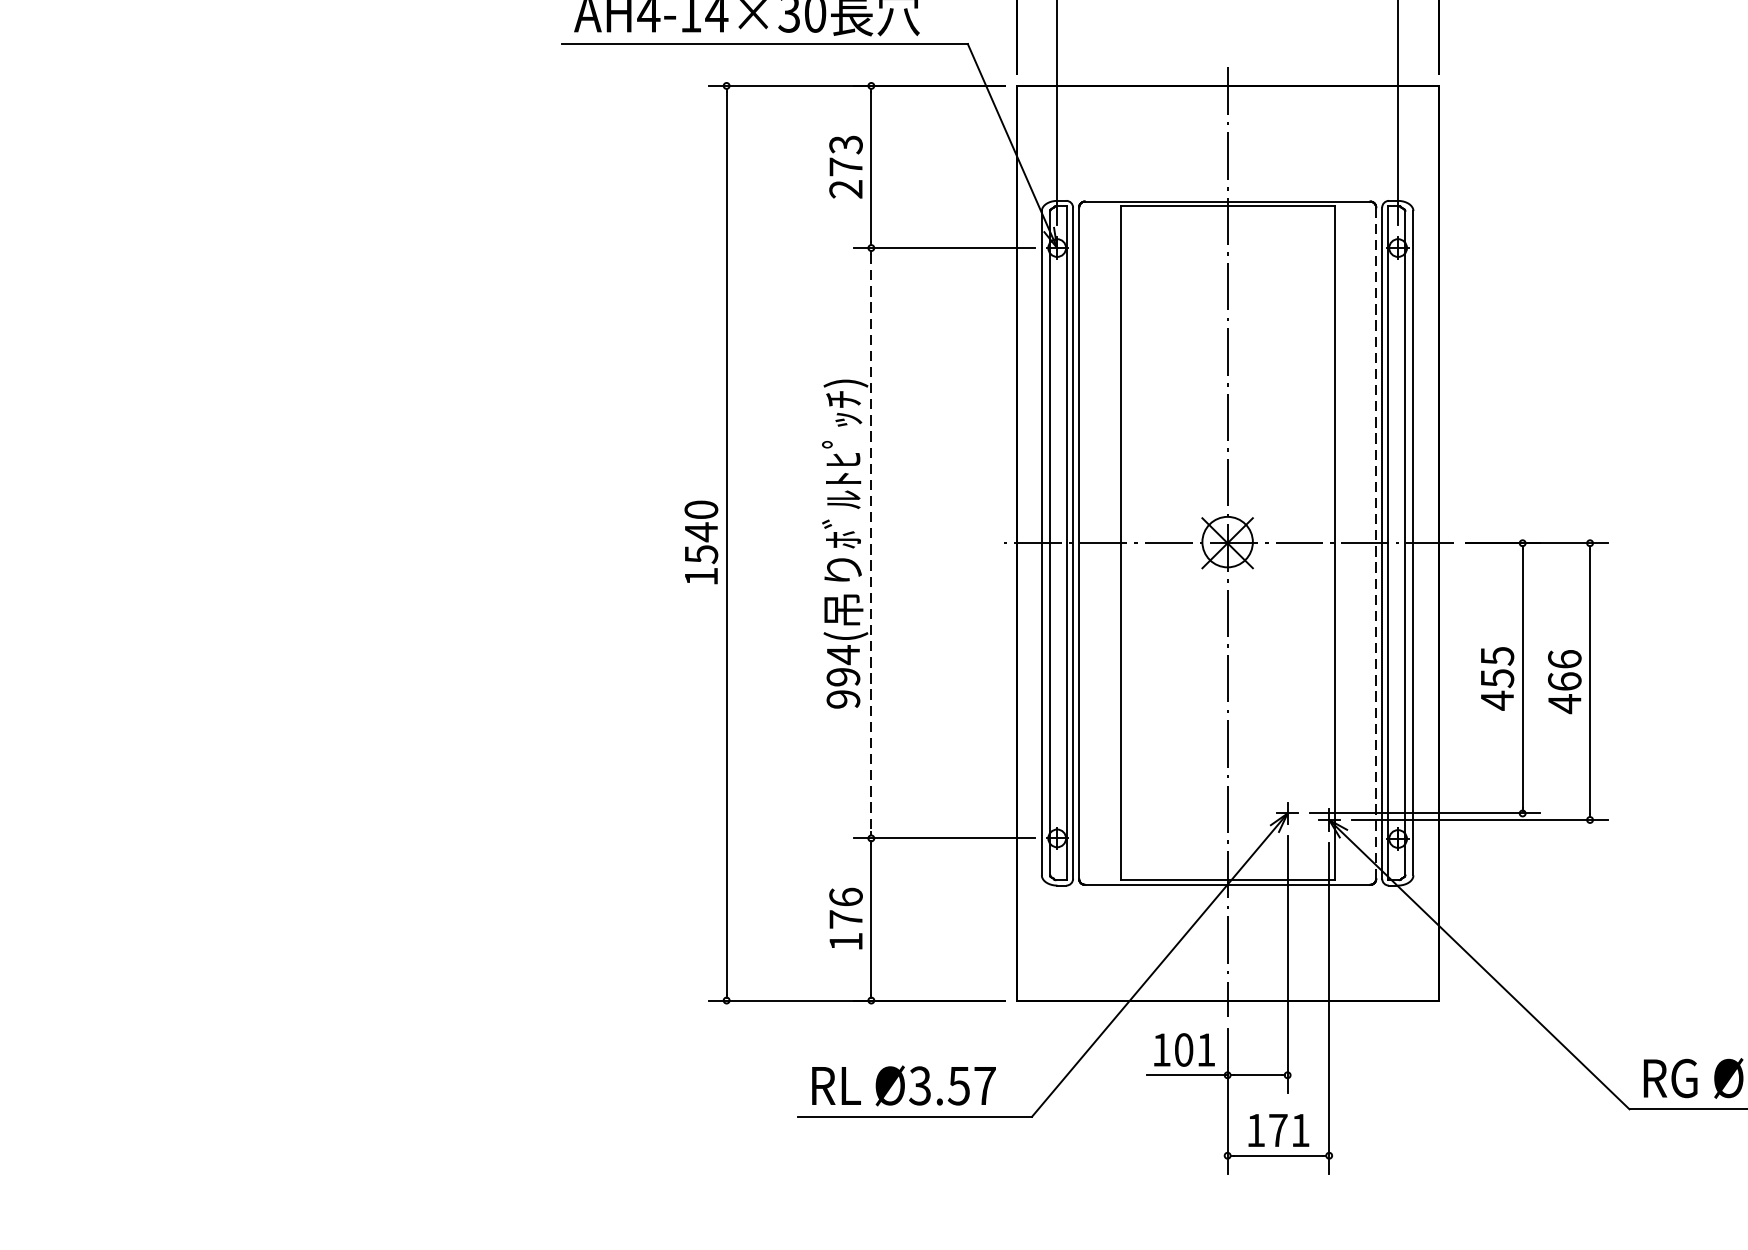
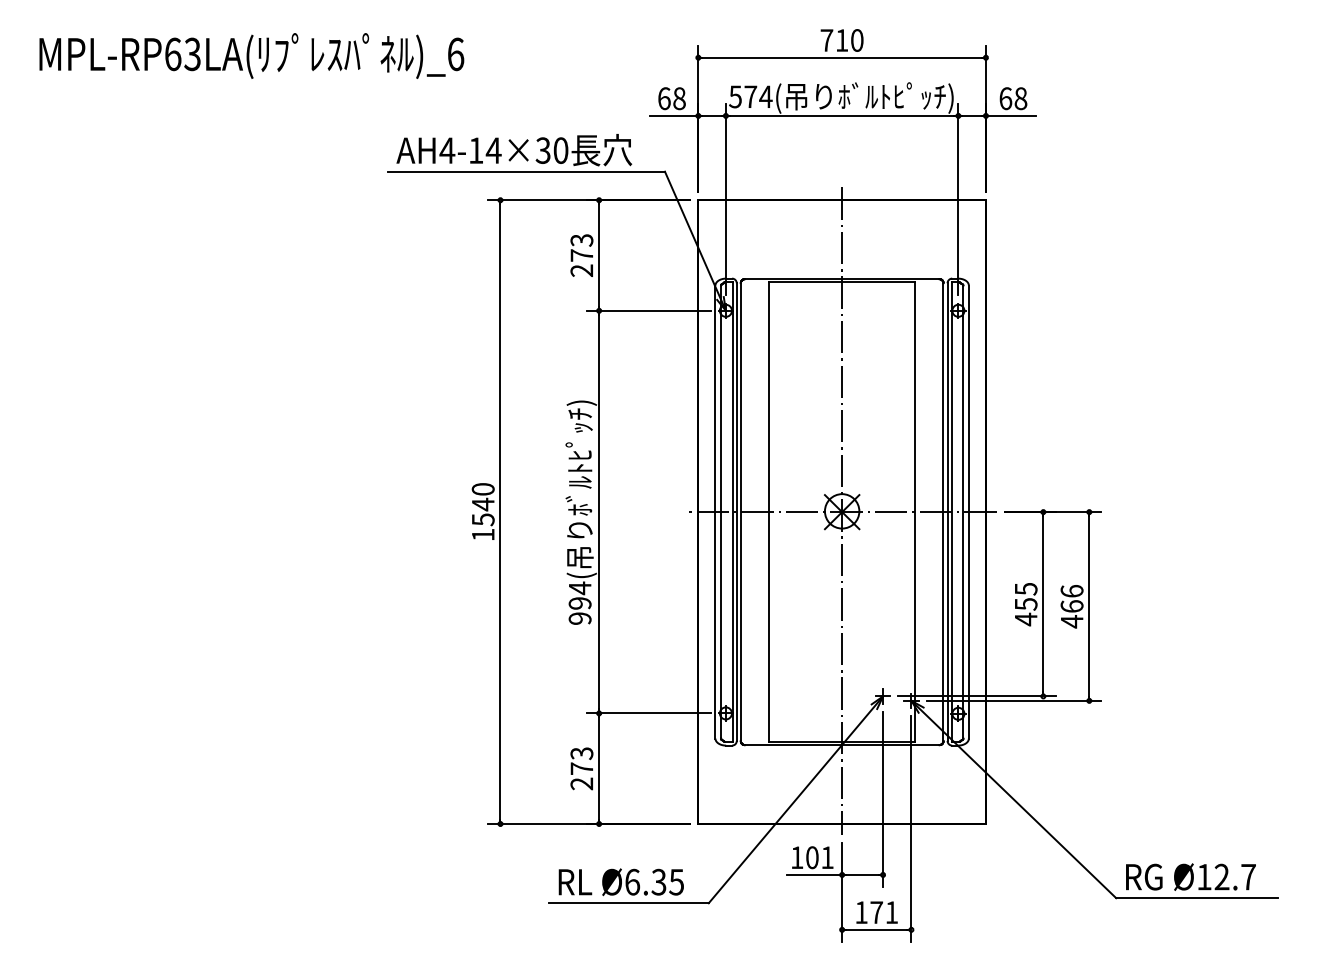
line: (871, 543) -> (599, 512), dashed -> solid
line: (1376, 543) -> (943, 512), dashed -> solid
text: (845, 919) -> (581, 768), 176 -> 273
text: (952, 1084) -> (654, 881), Ø3.57 -> Ø6.35

